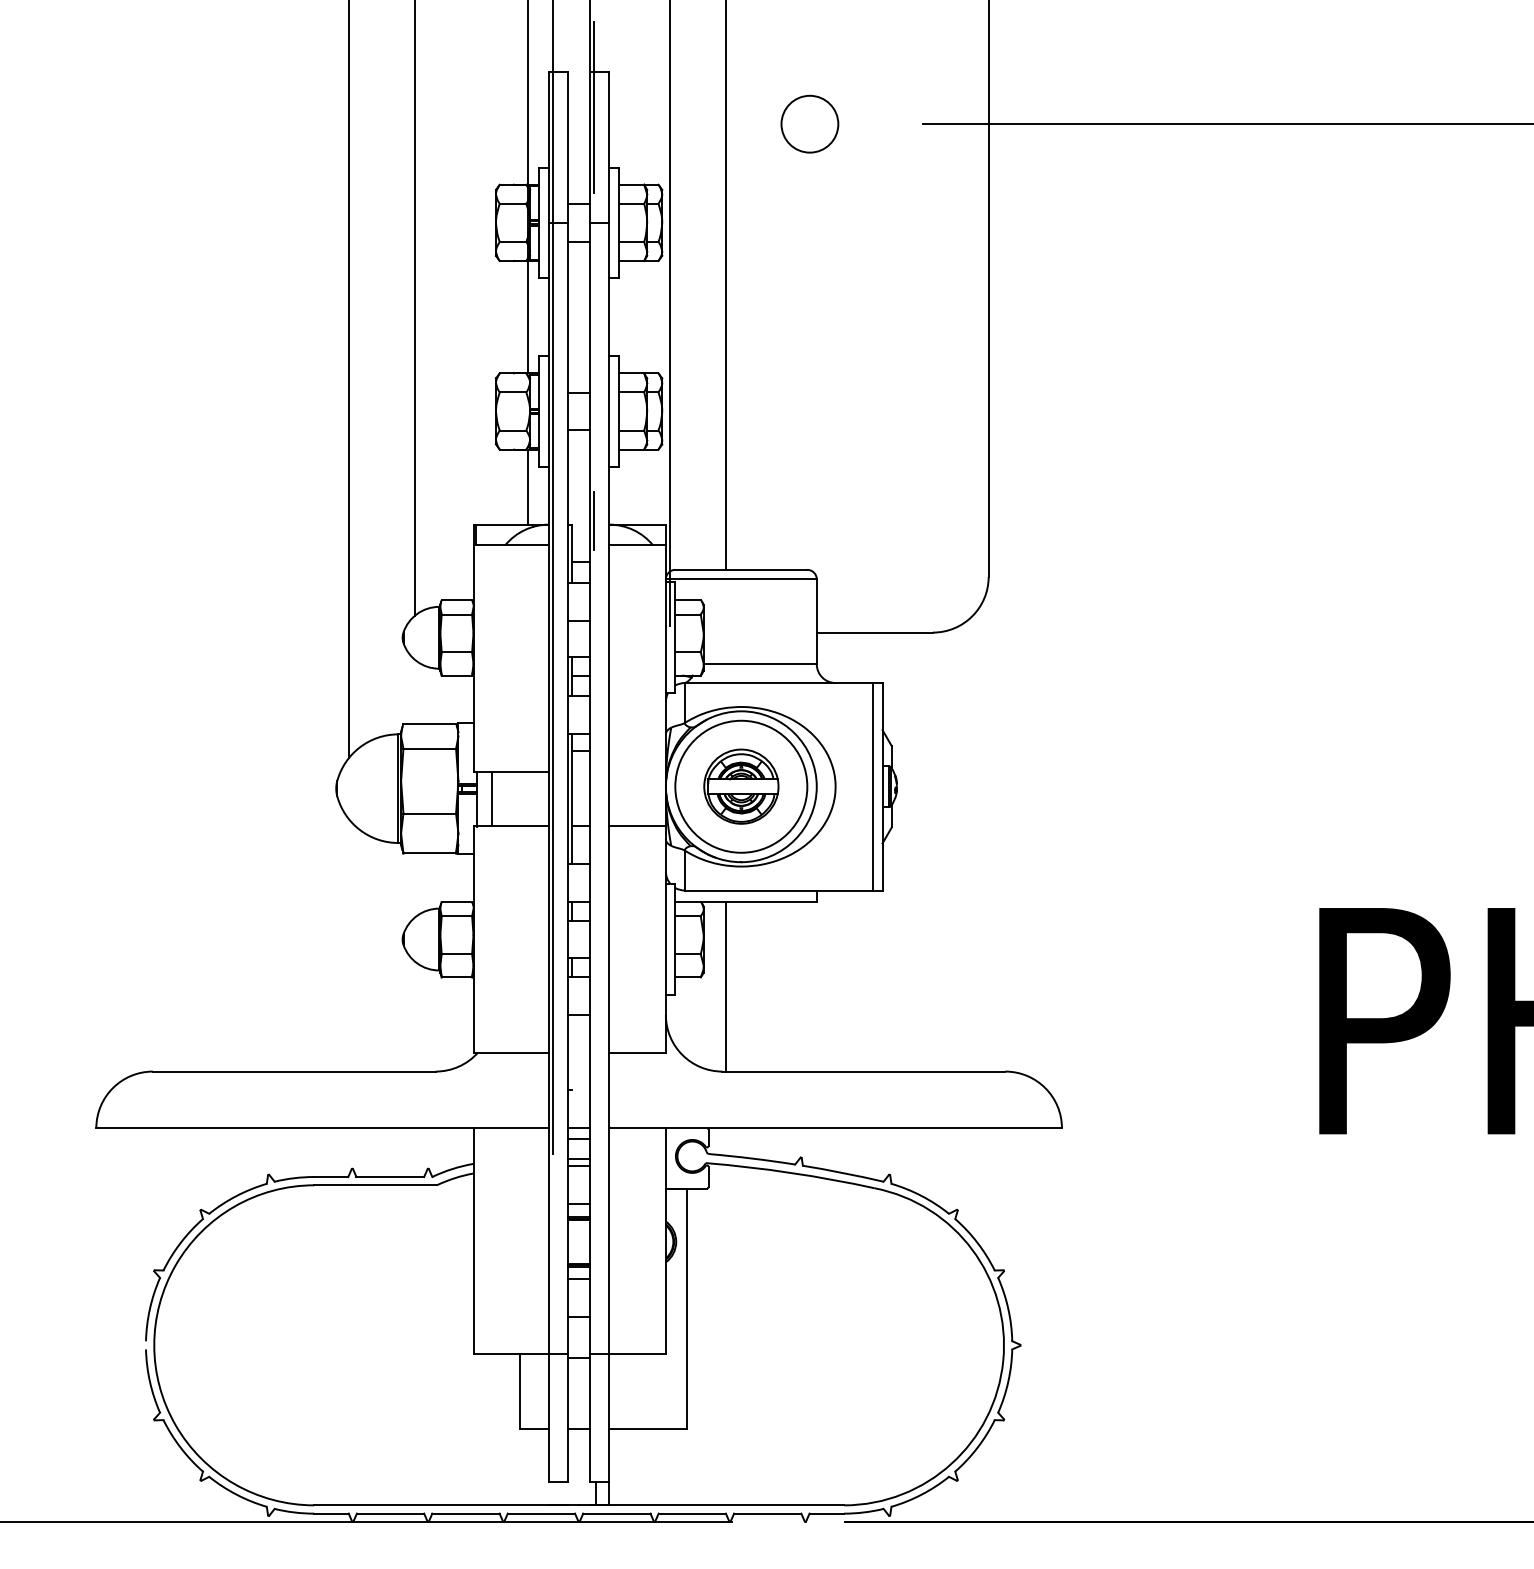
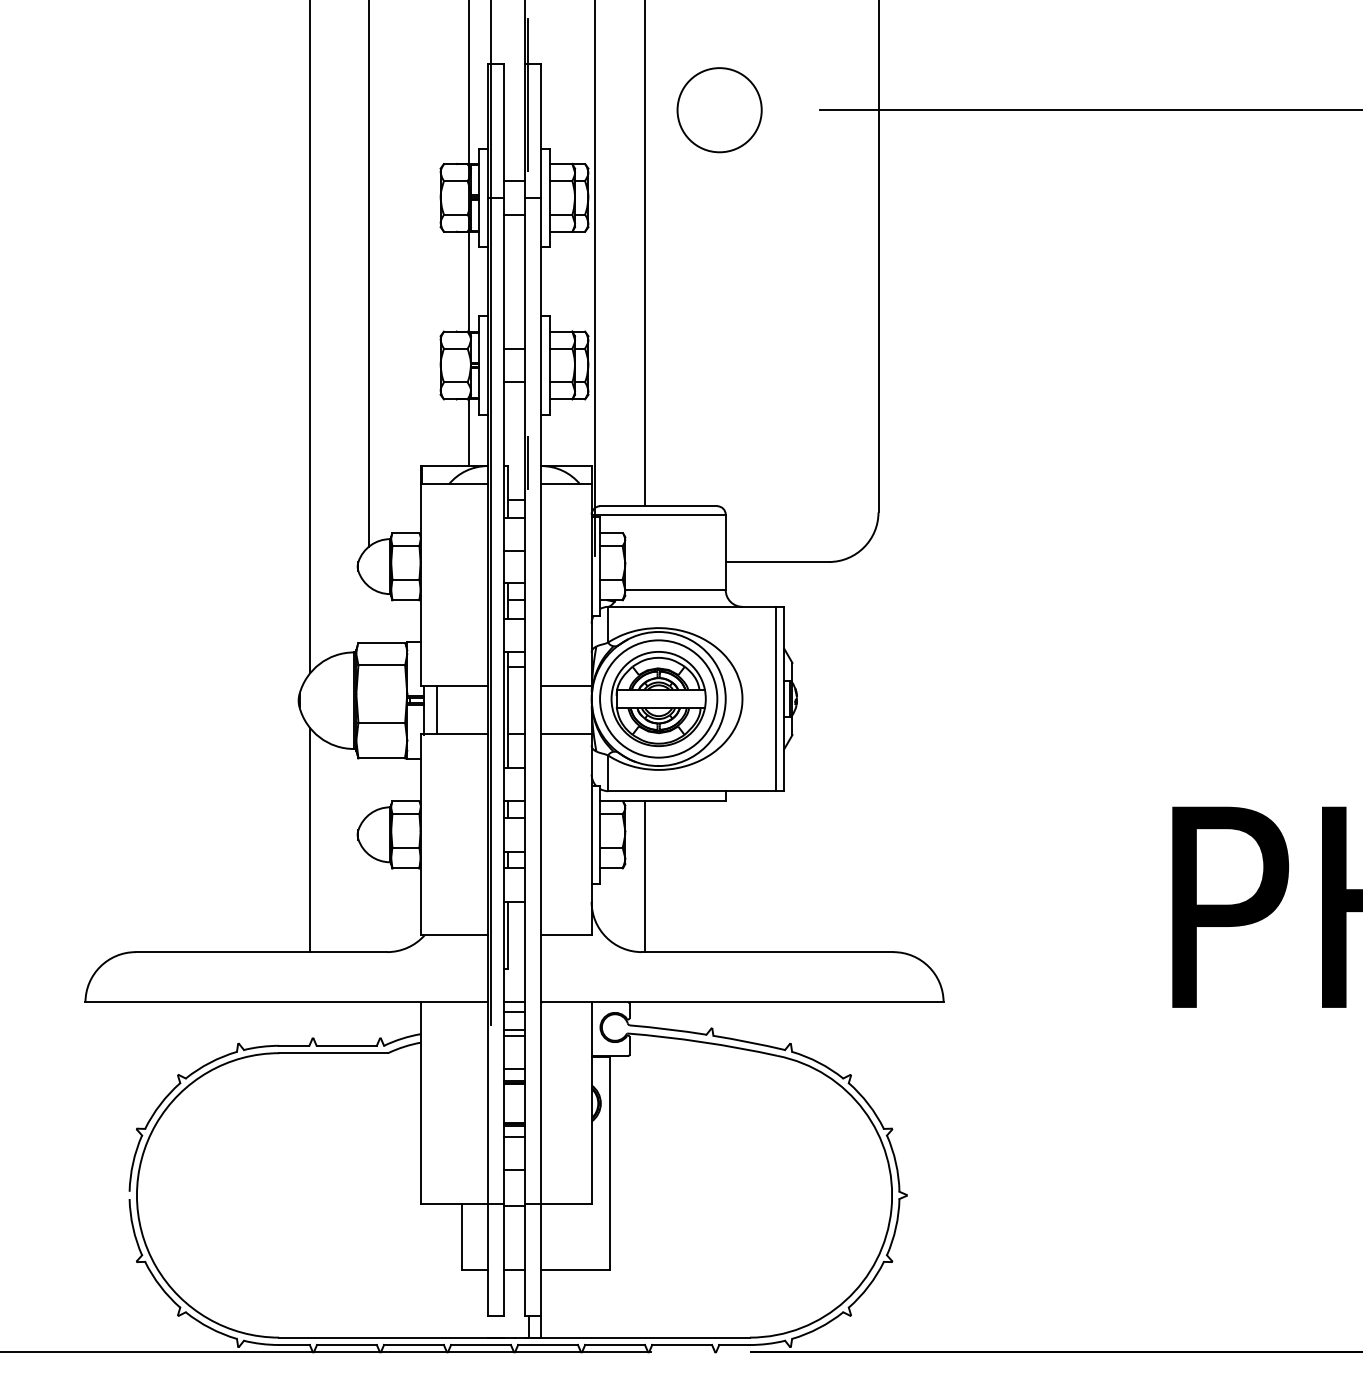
circle: (809, 123) -> (719, 109), size x1.67
line: (637, 771) -> (566, 685), added
part: (741, 786) -> (658, 698), size x1.43
line: (349, 945) -> (310, 840), added
line: (571, 1052) -> (507, 935), added

